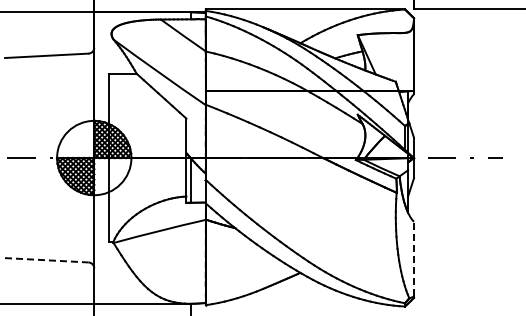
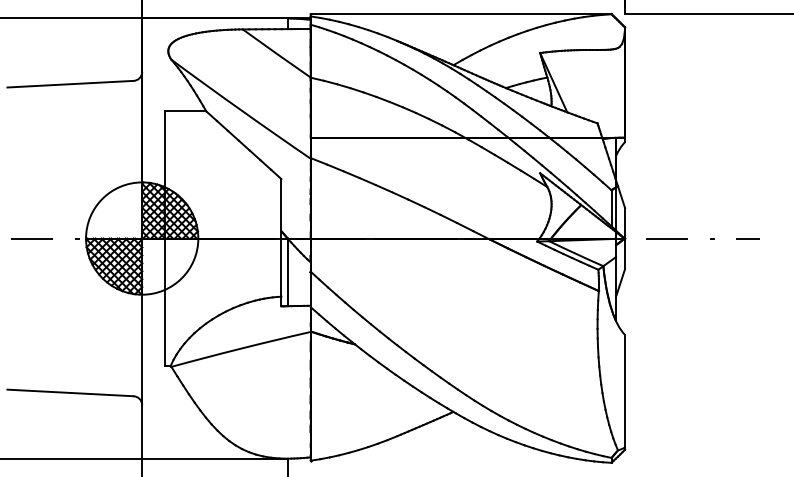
line: (414, 258) -> (625, 390), dashed -> solid
line: (46, 260) -> (70, 393), dashed -> solid

